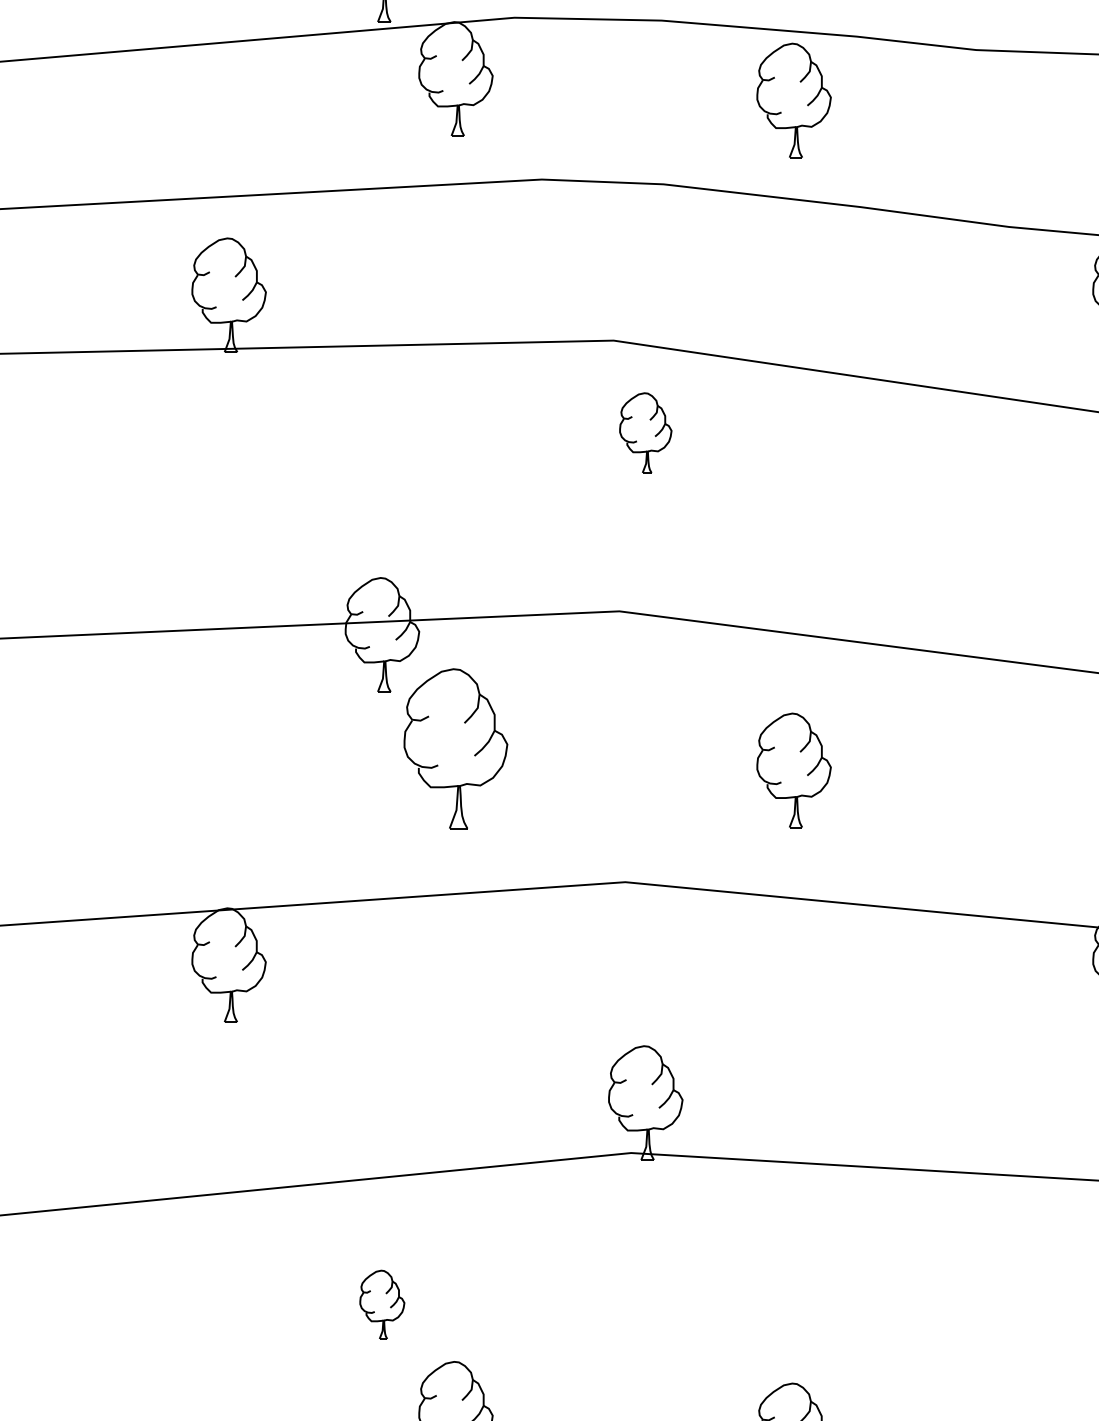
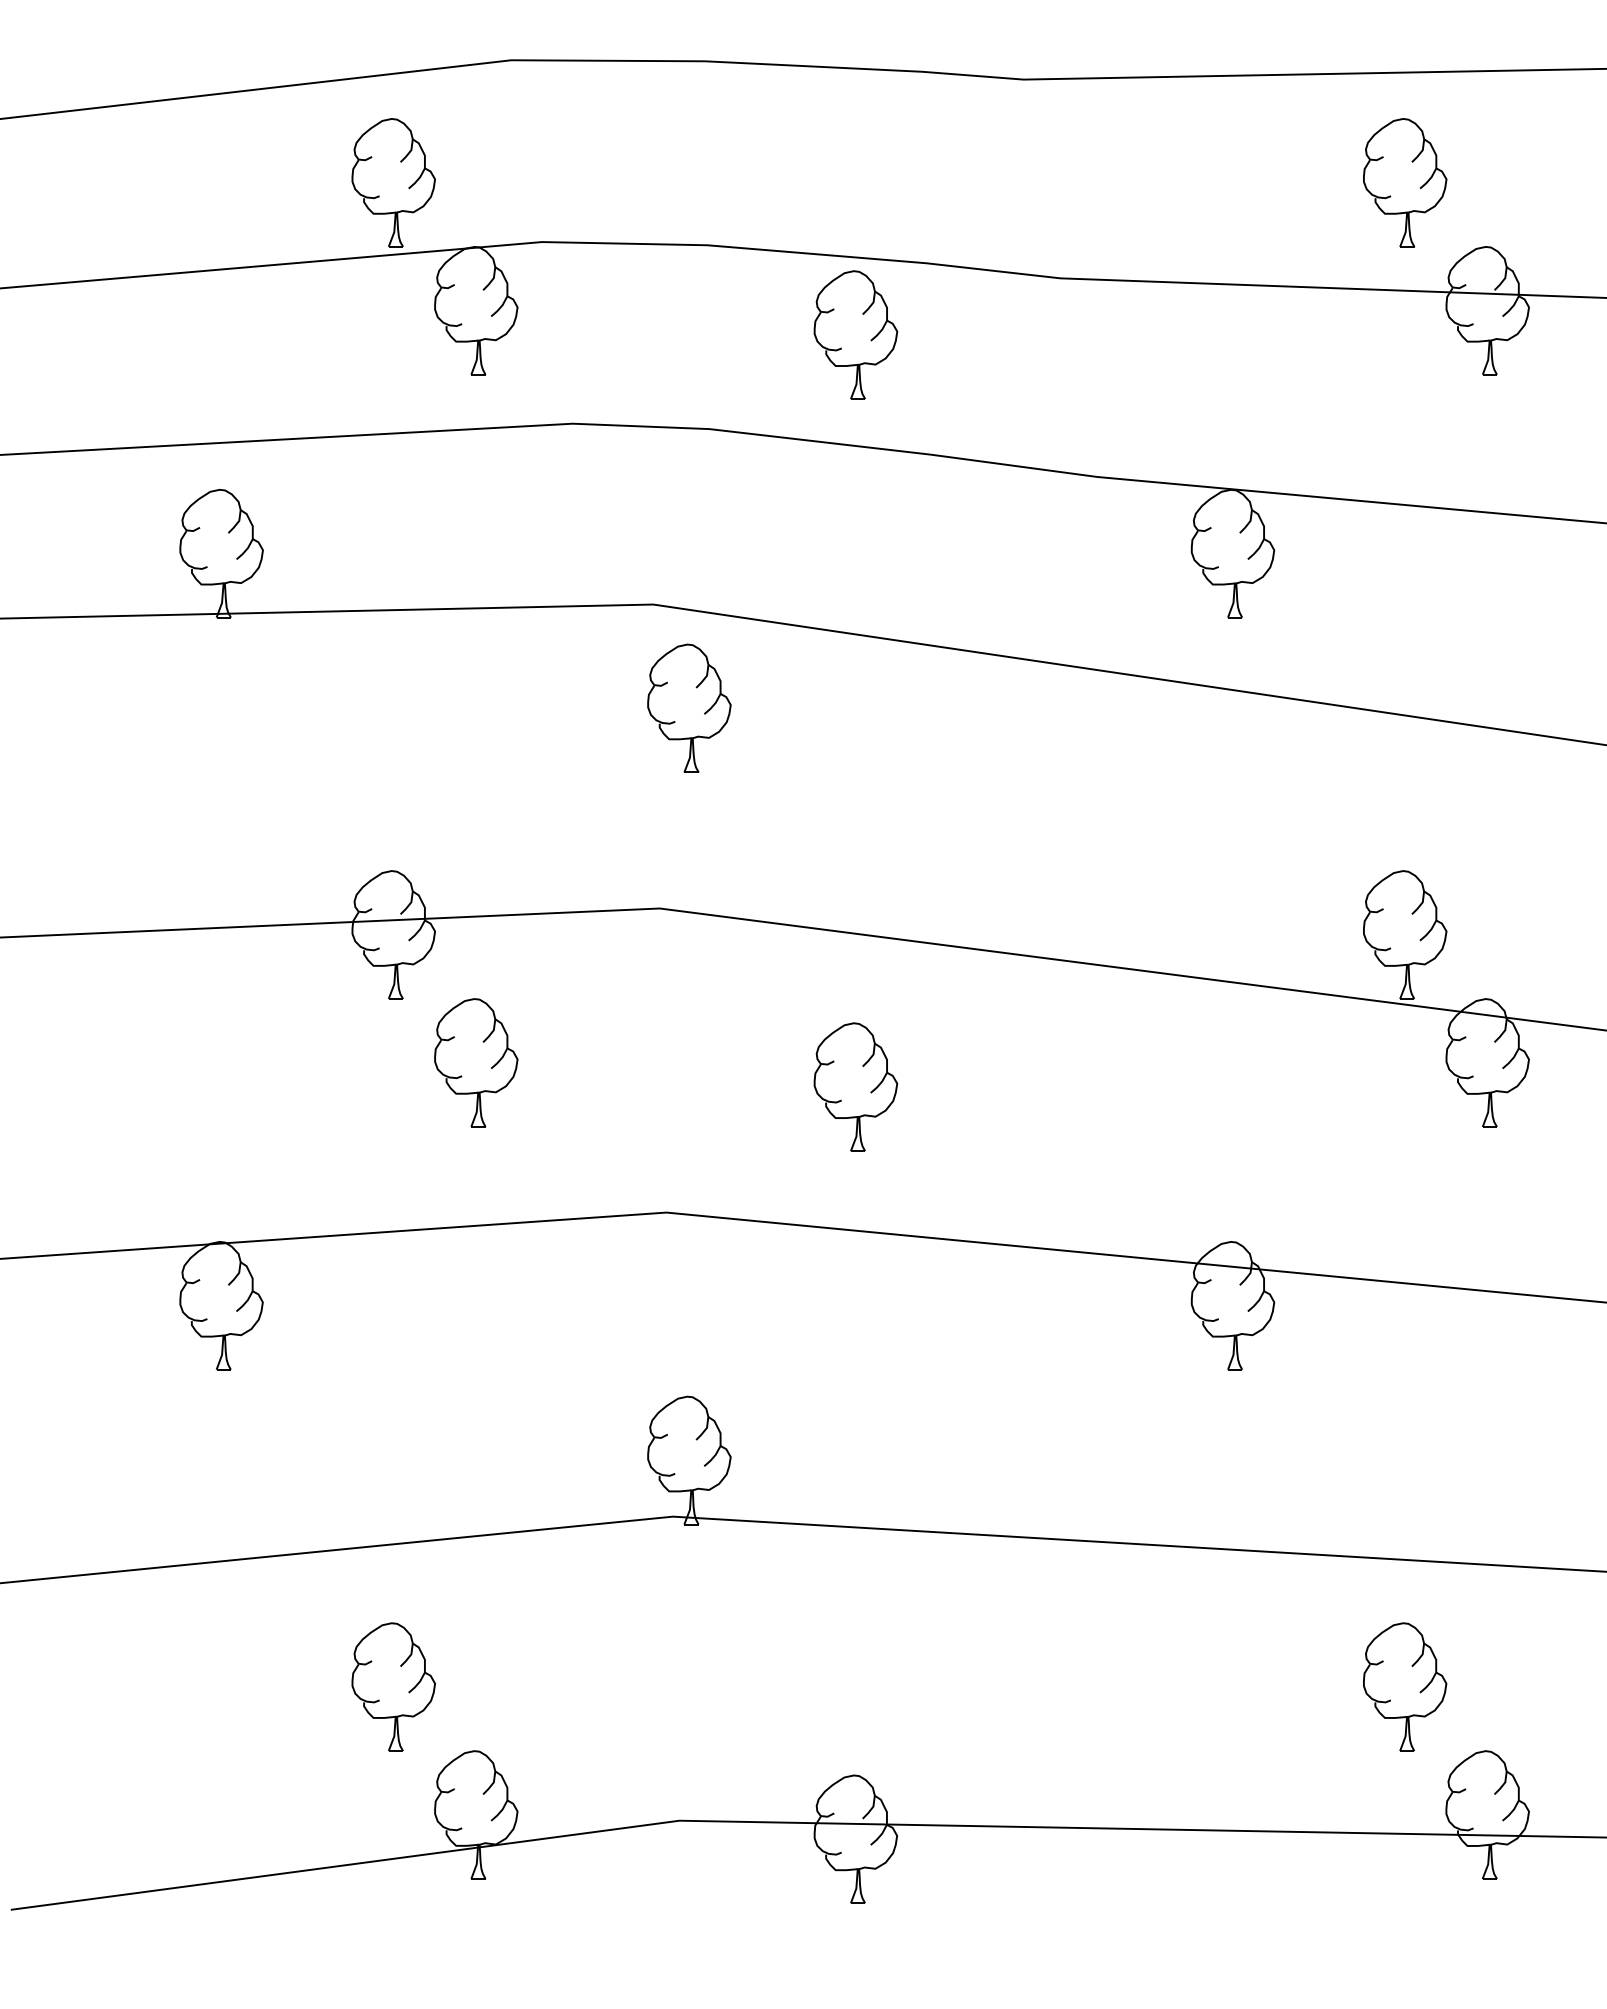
part: (645, 432) -> (689, 707), size x1.43
part: (456, 748) -> (476, 1062), size x0.71
part: (382, 1304) -> (393, 1686), size x1.67

